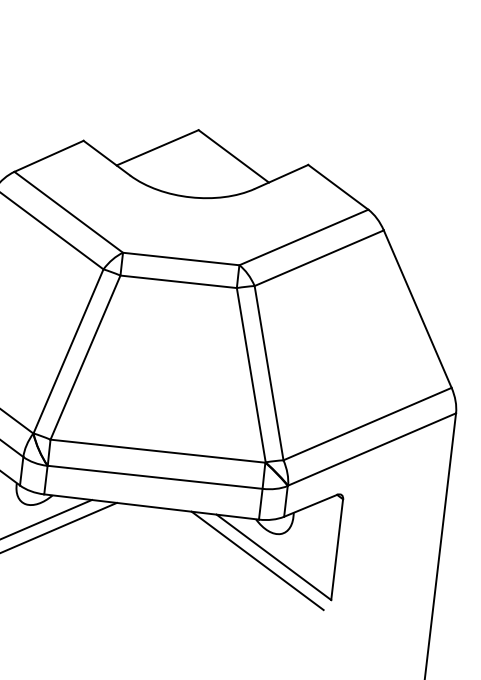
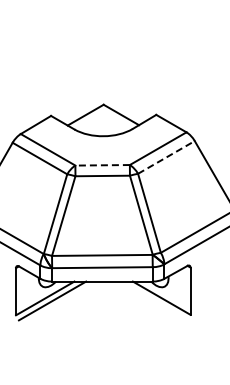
line: (319, 258) -> (166, 157), solid -> dashed
line: (180, 259) -> (102, 165), solid -> dashed
line: (257, 560) -> (154, 300), removed

